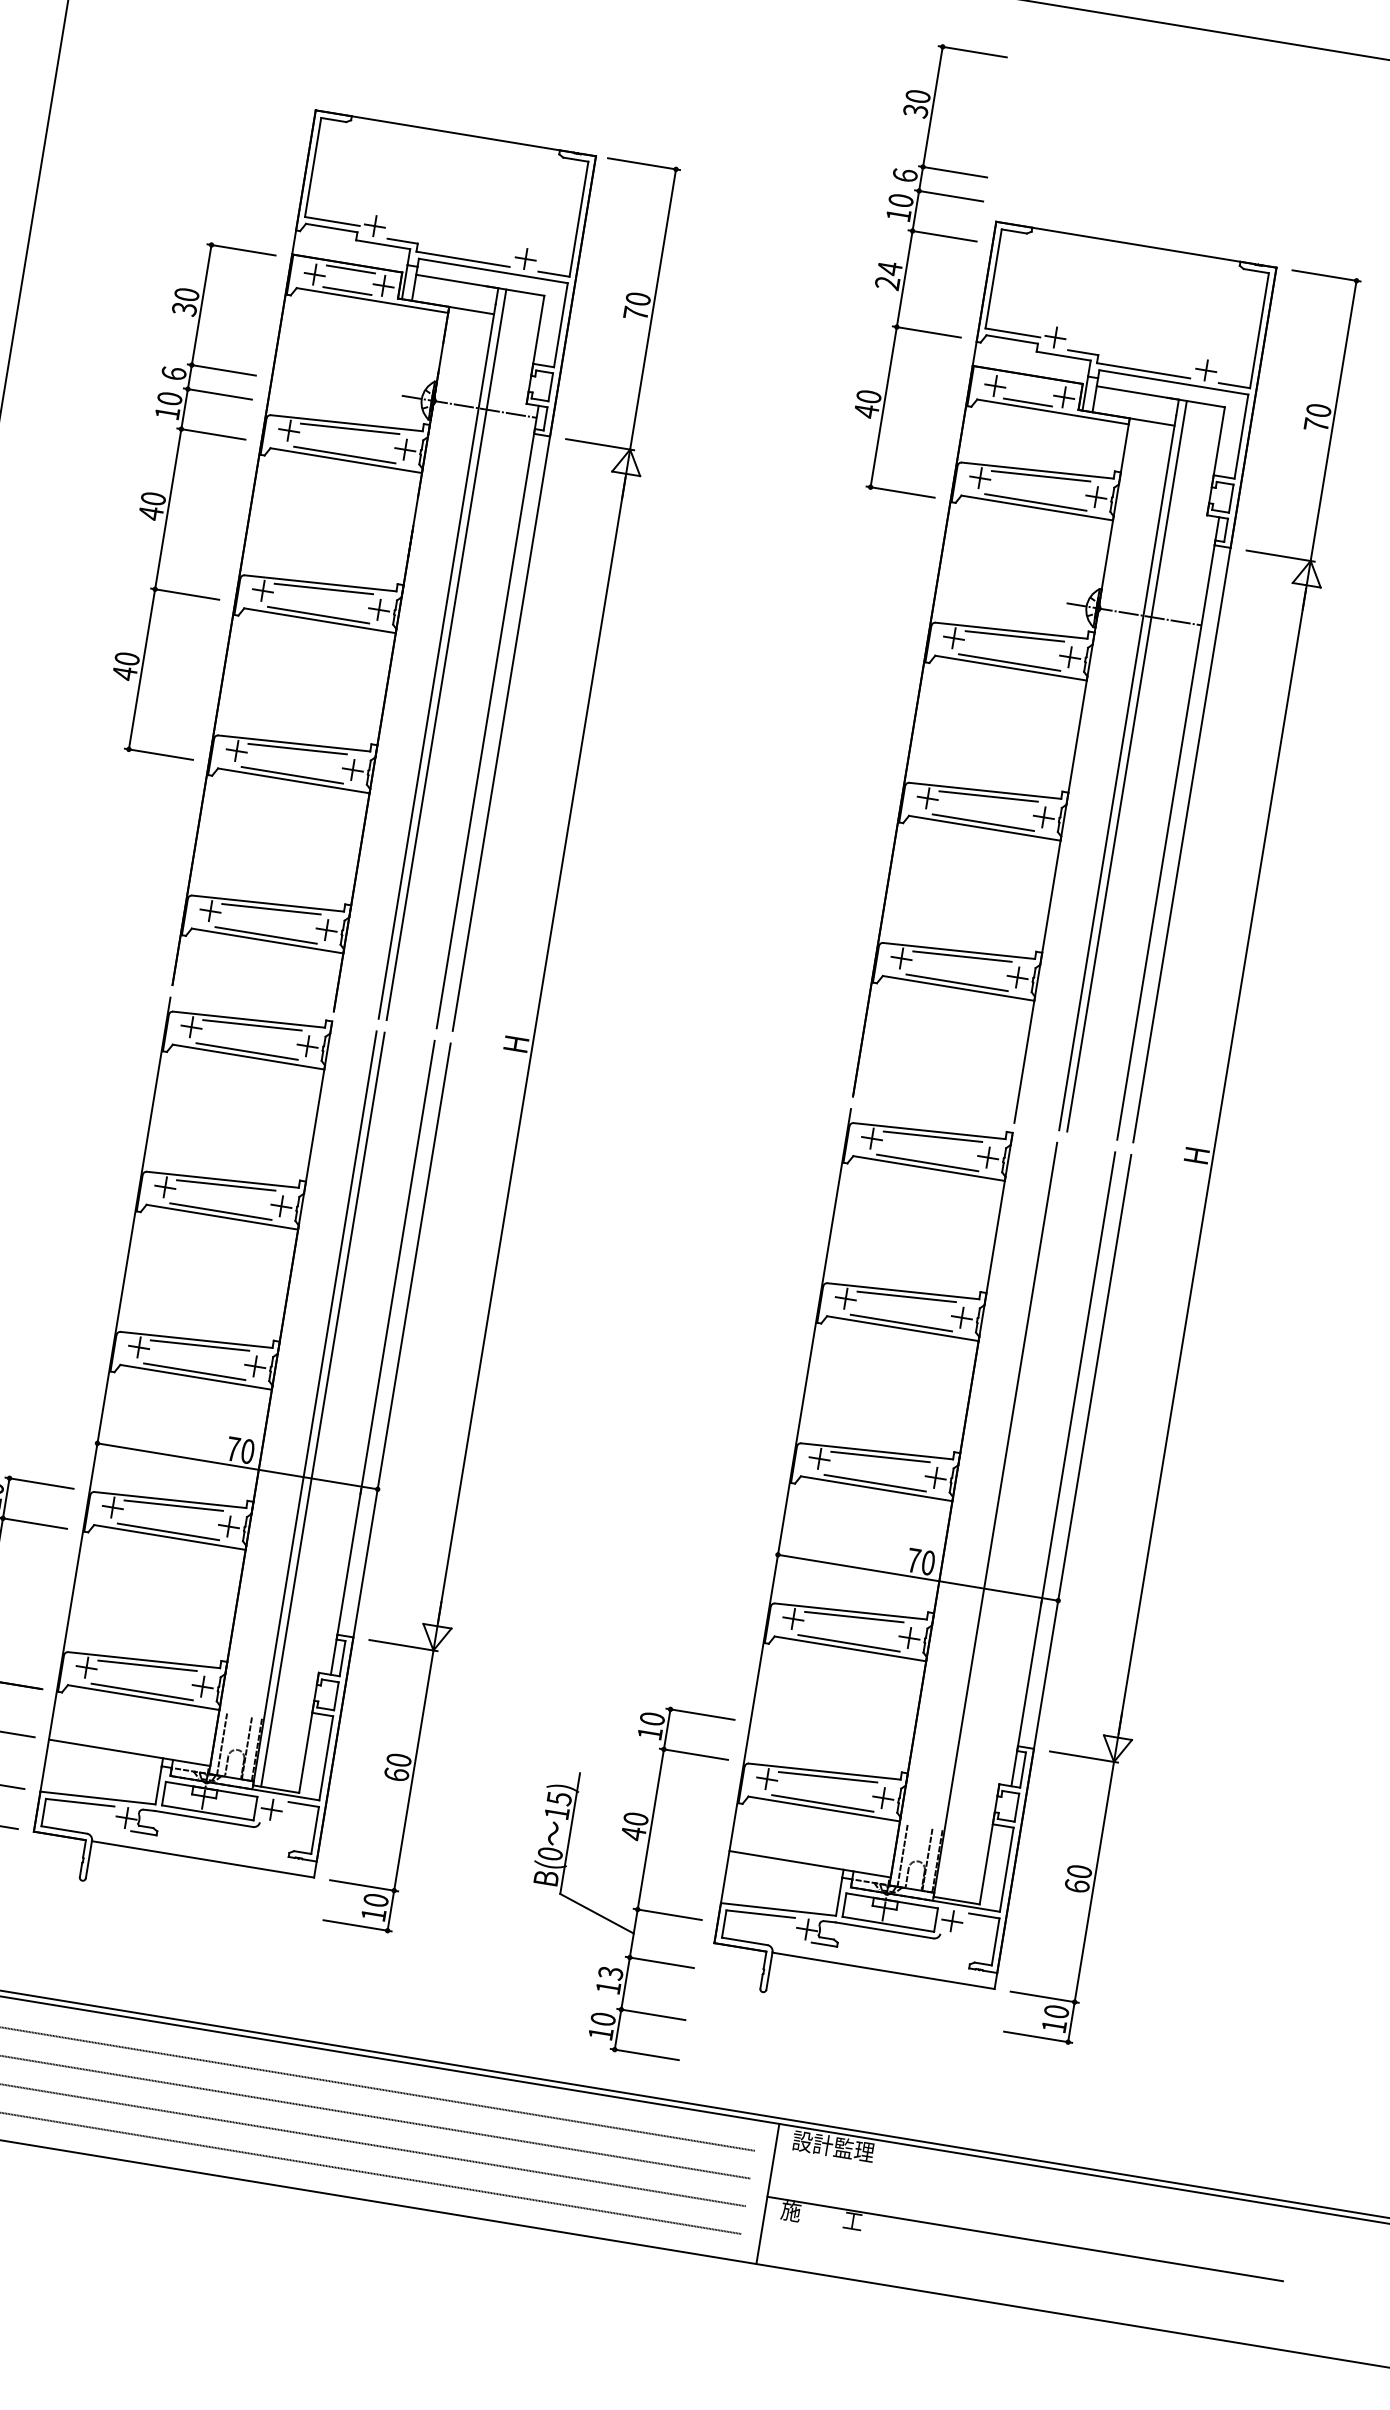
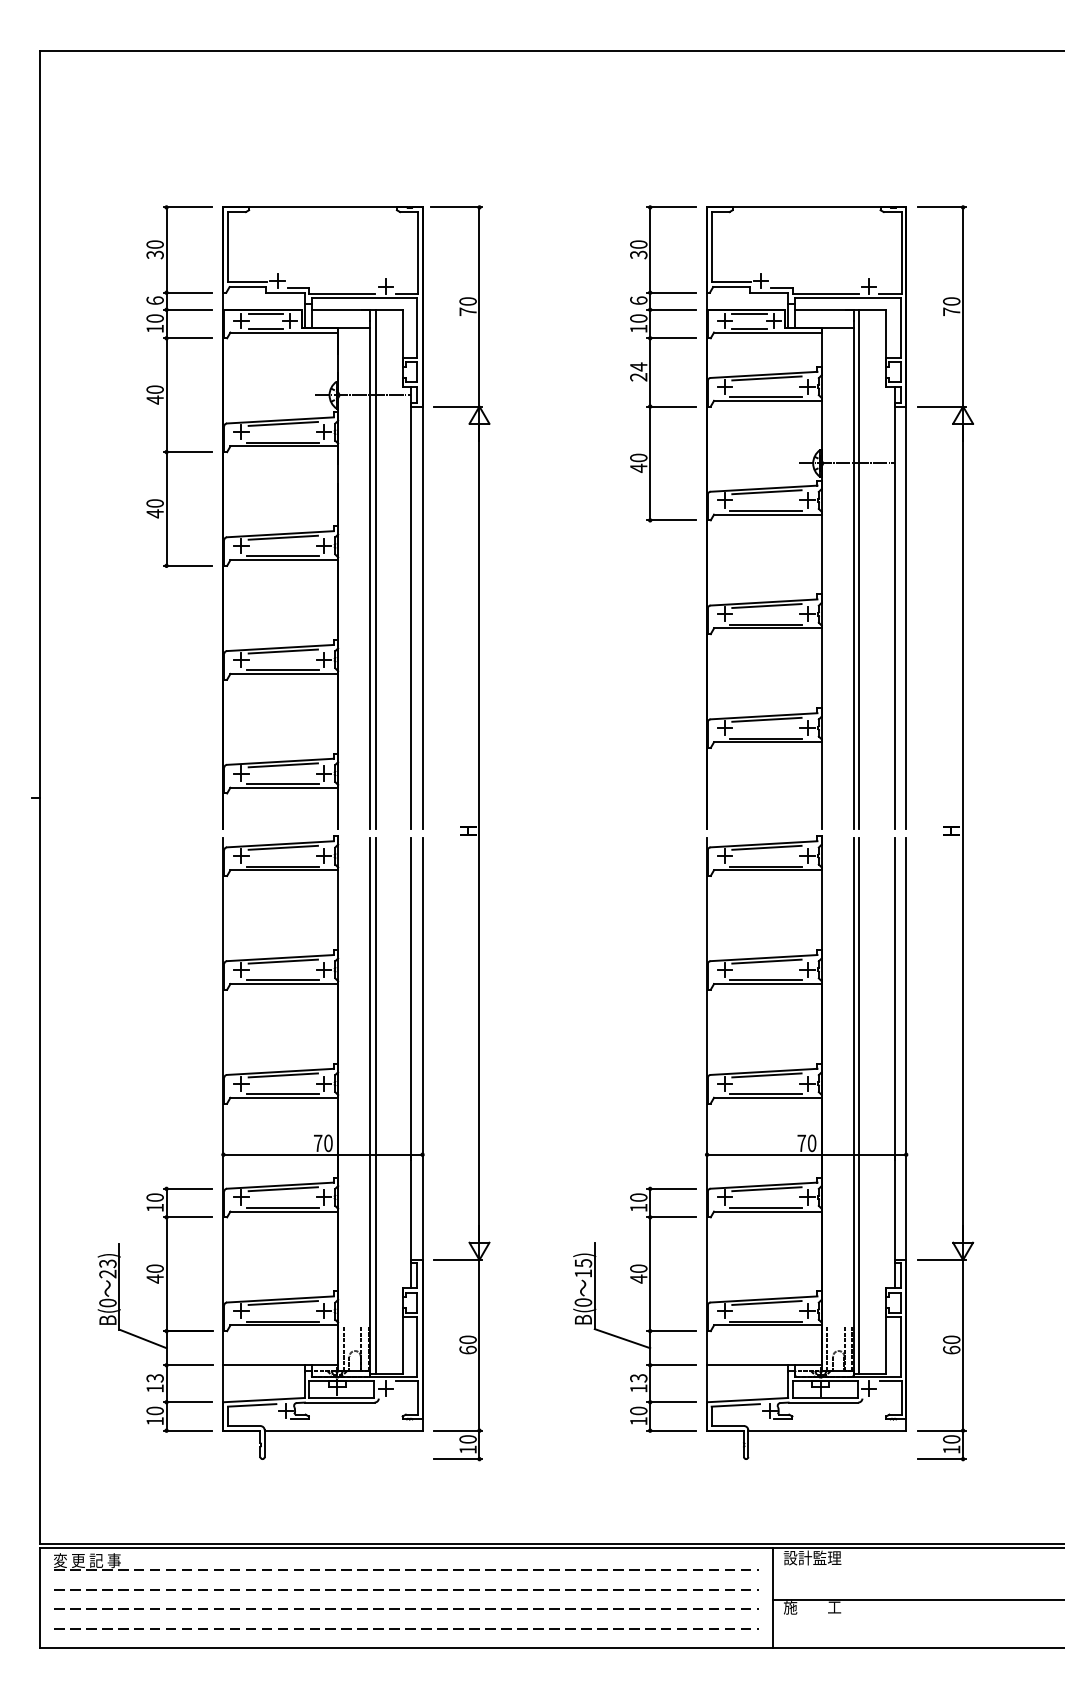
part: (907, 266) -> (650, 363), moved
line: (1031, 380) -> (749, 313), added
part: (171, 497) -> (167, 386), moved
line: (1003, 1520) -> (859, 1105), added
part: (641, 1878) -> (649, 1309), moved

